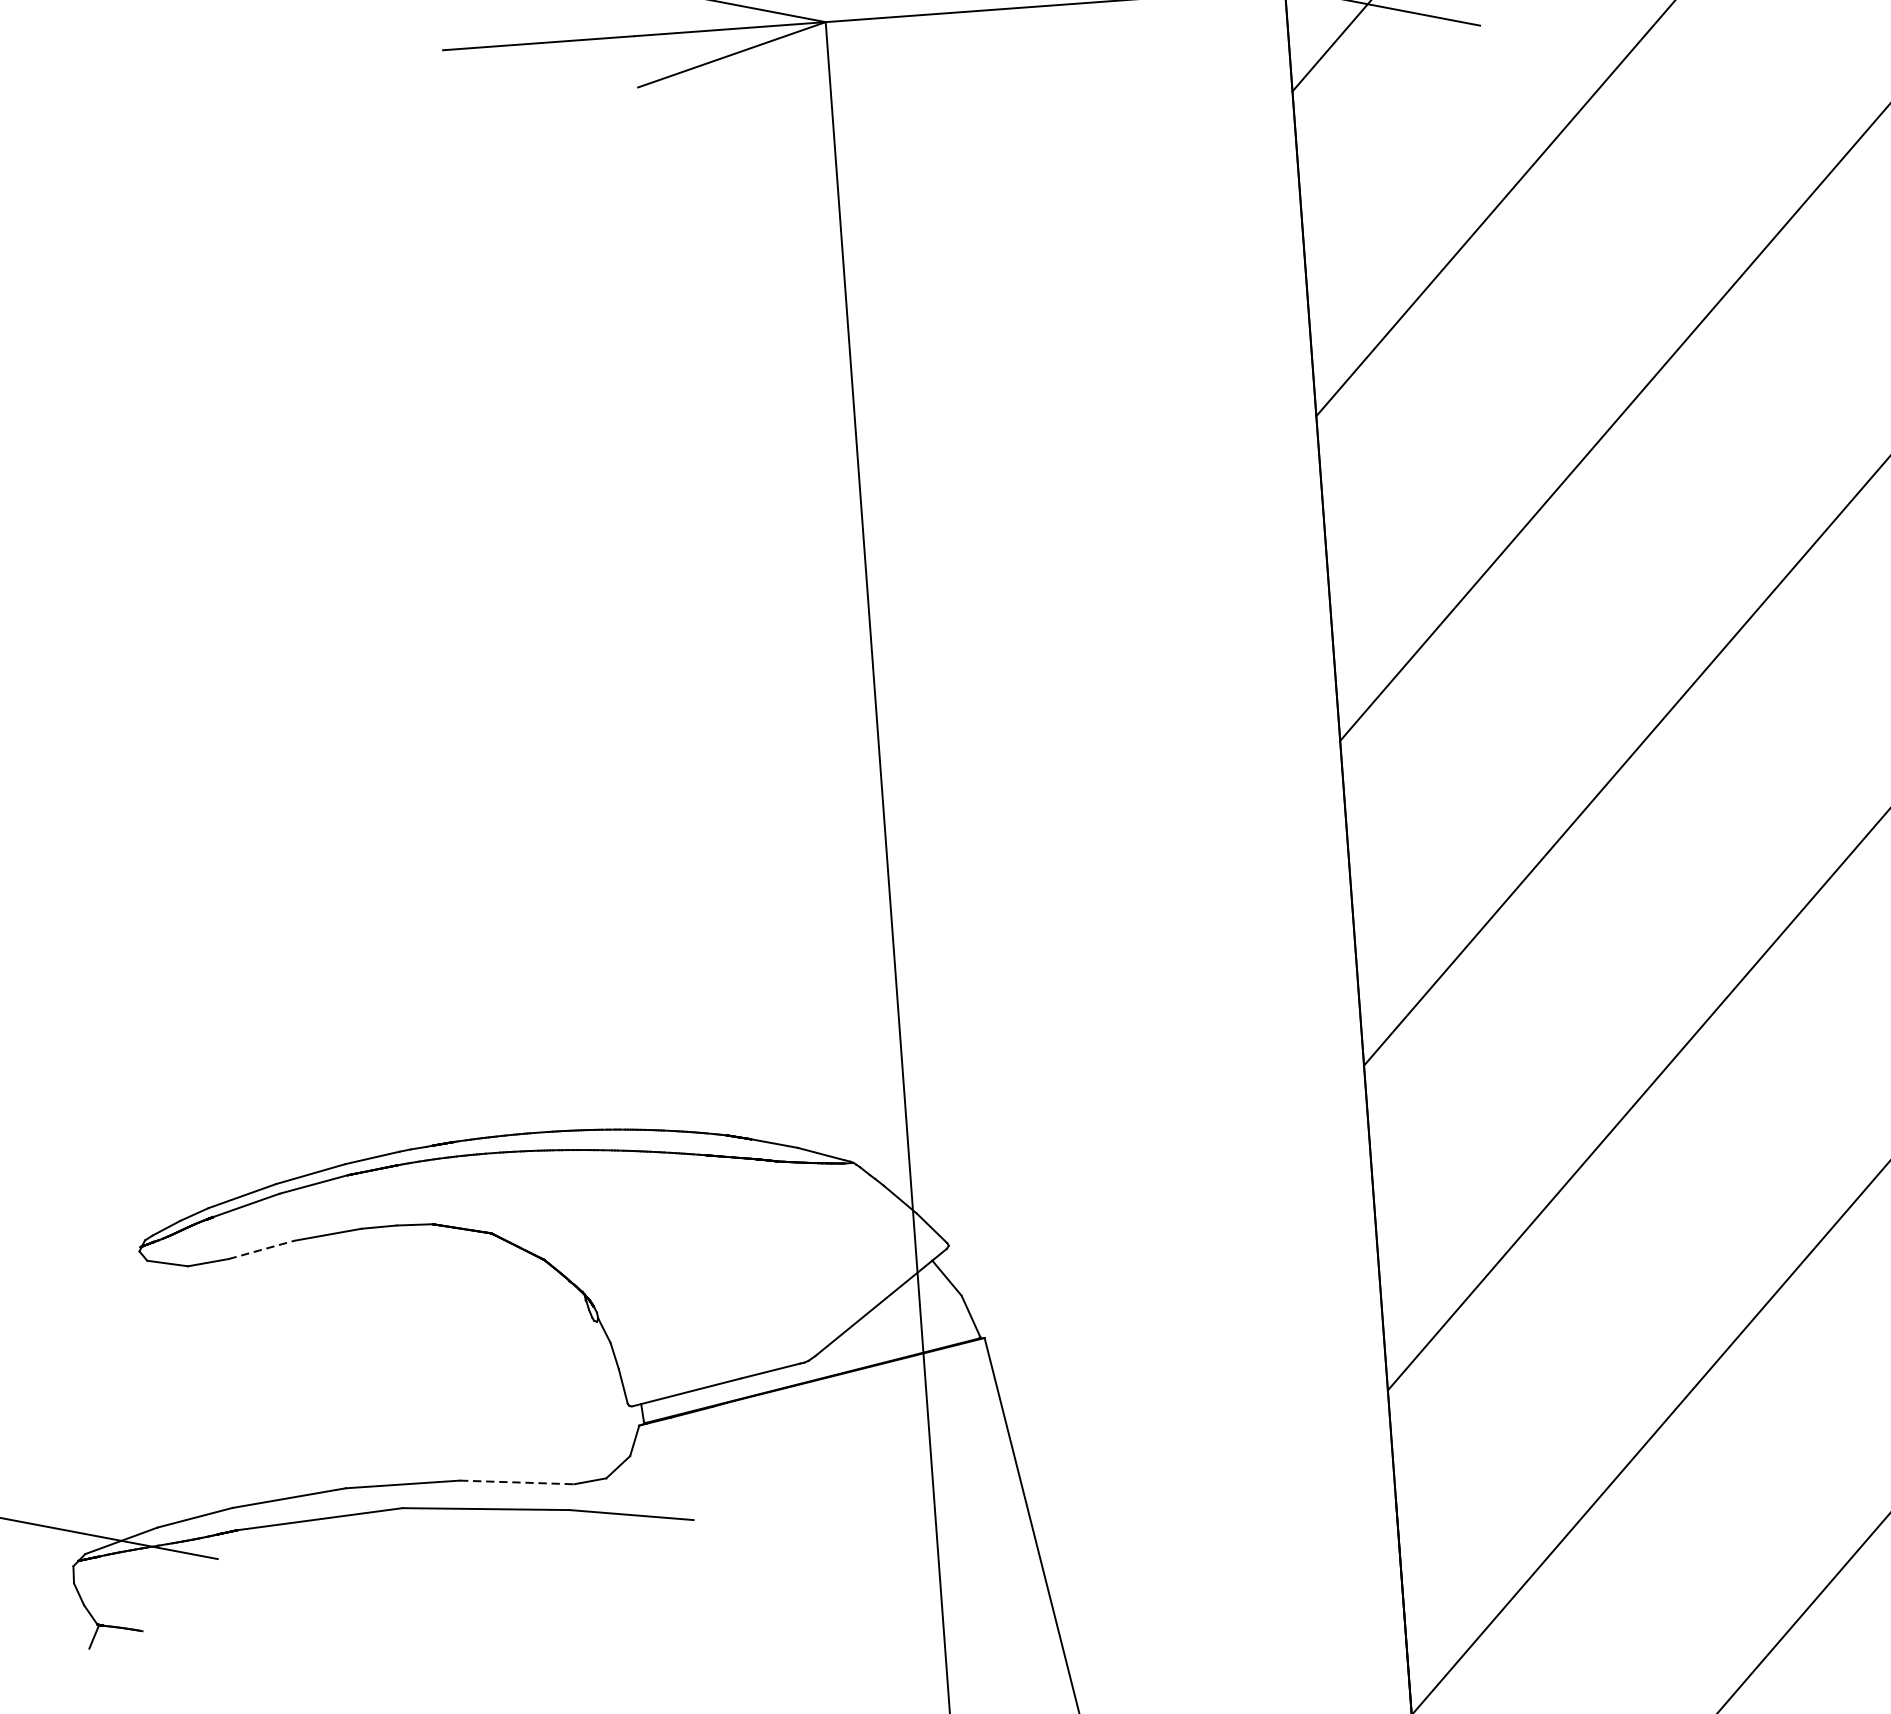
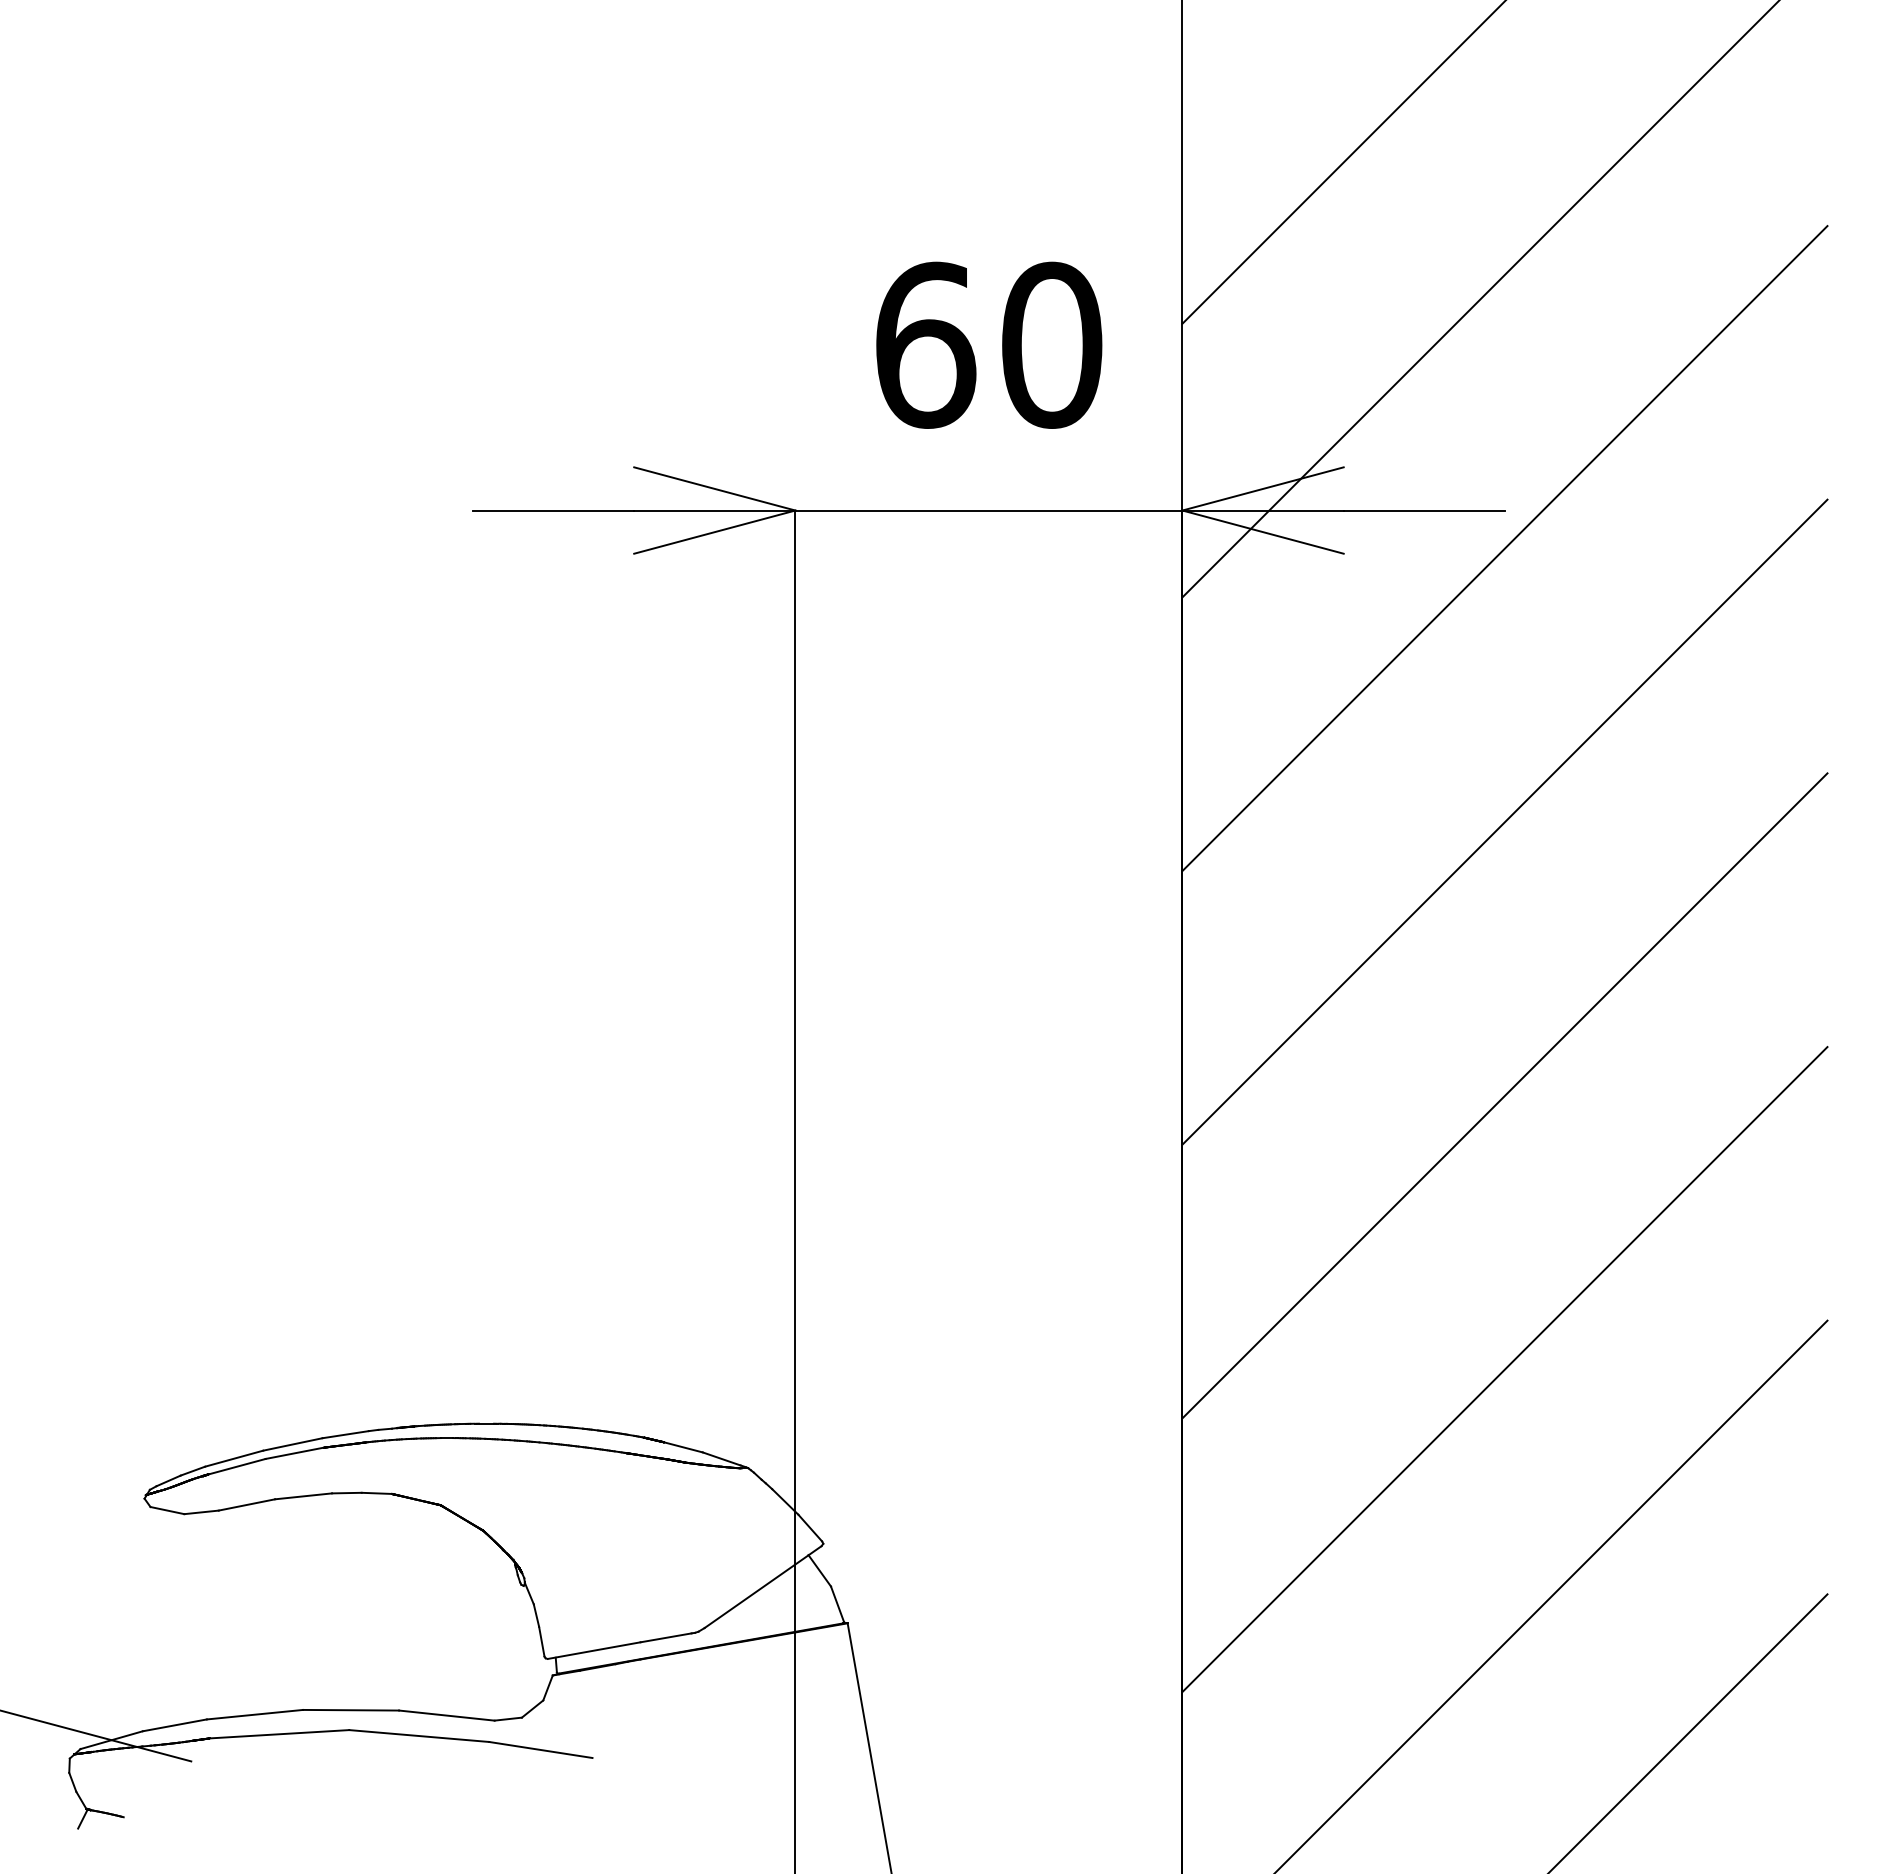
line: (260, 1249) -> (246, 1504), dashed -> solid
line: (517, 1482) -> (447, 1715), dashed -> solid

